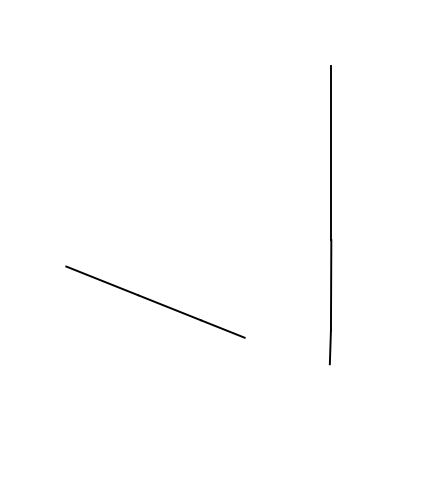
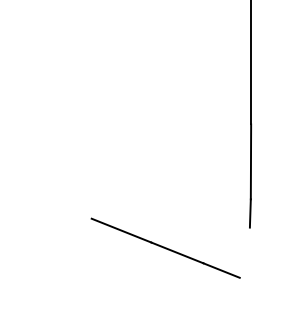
line: (155, 301) -> (165, 247), moved

